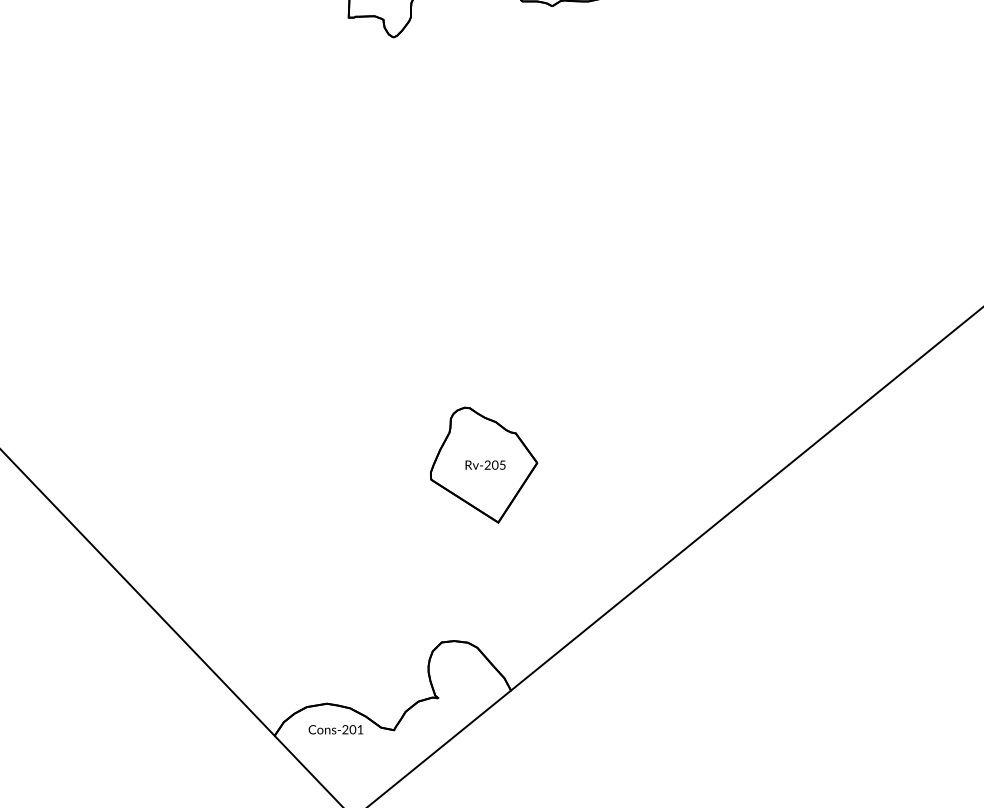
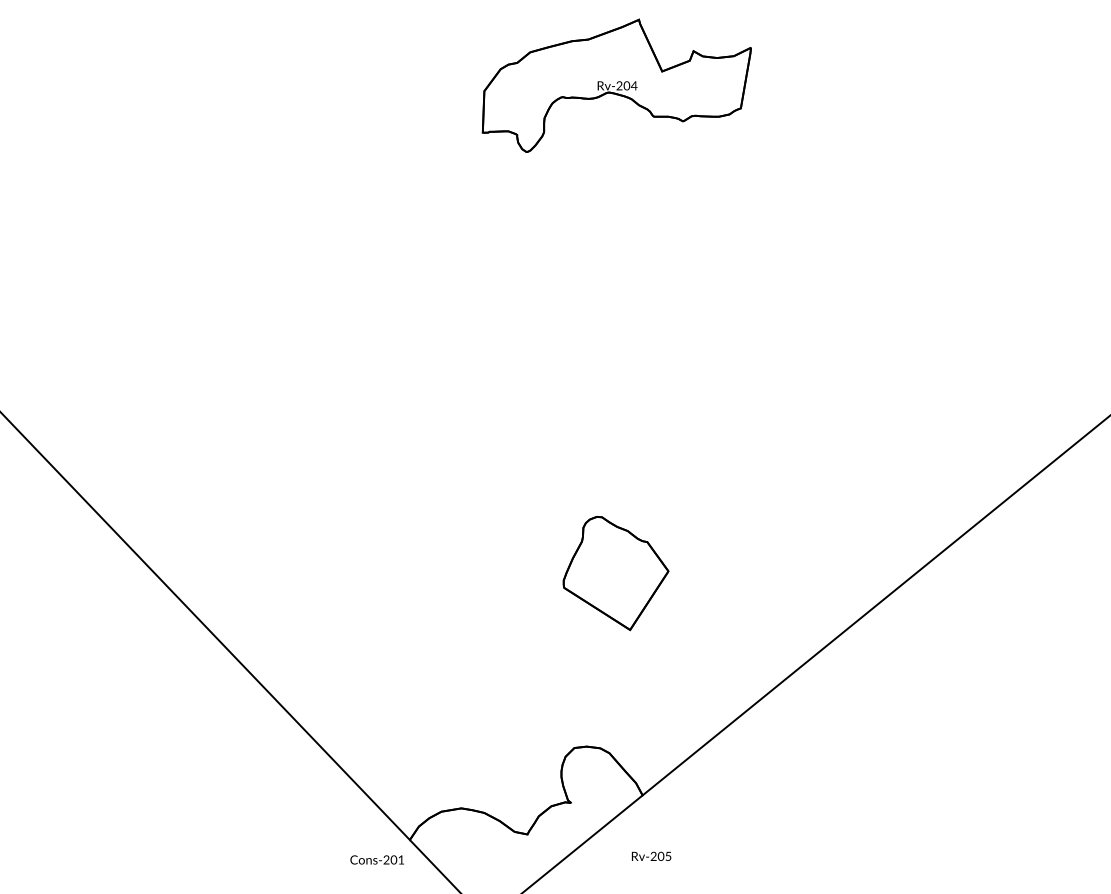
text: (485, 464) -> (651, 855), moved
text: (335, 729) -> (376, 859), moved

